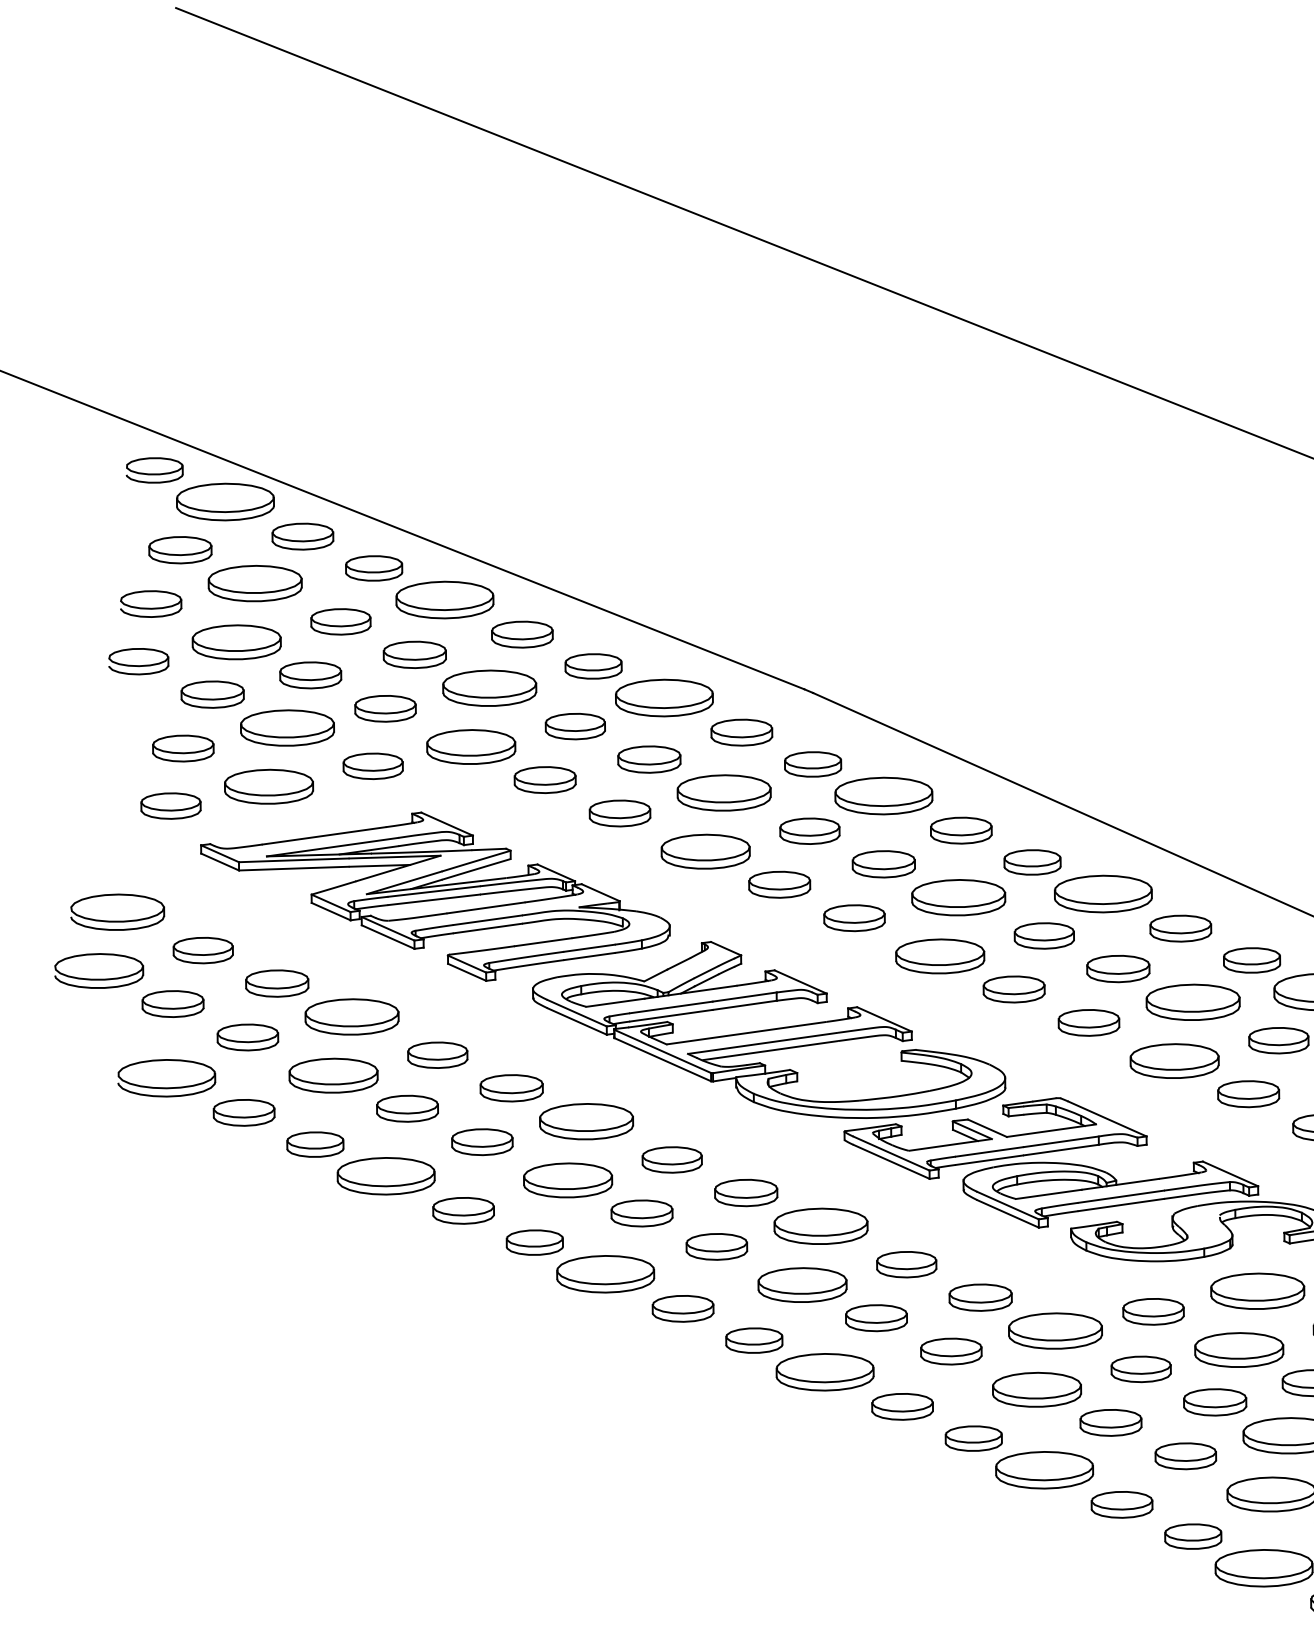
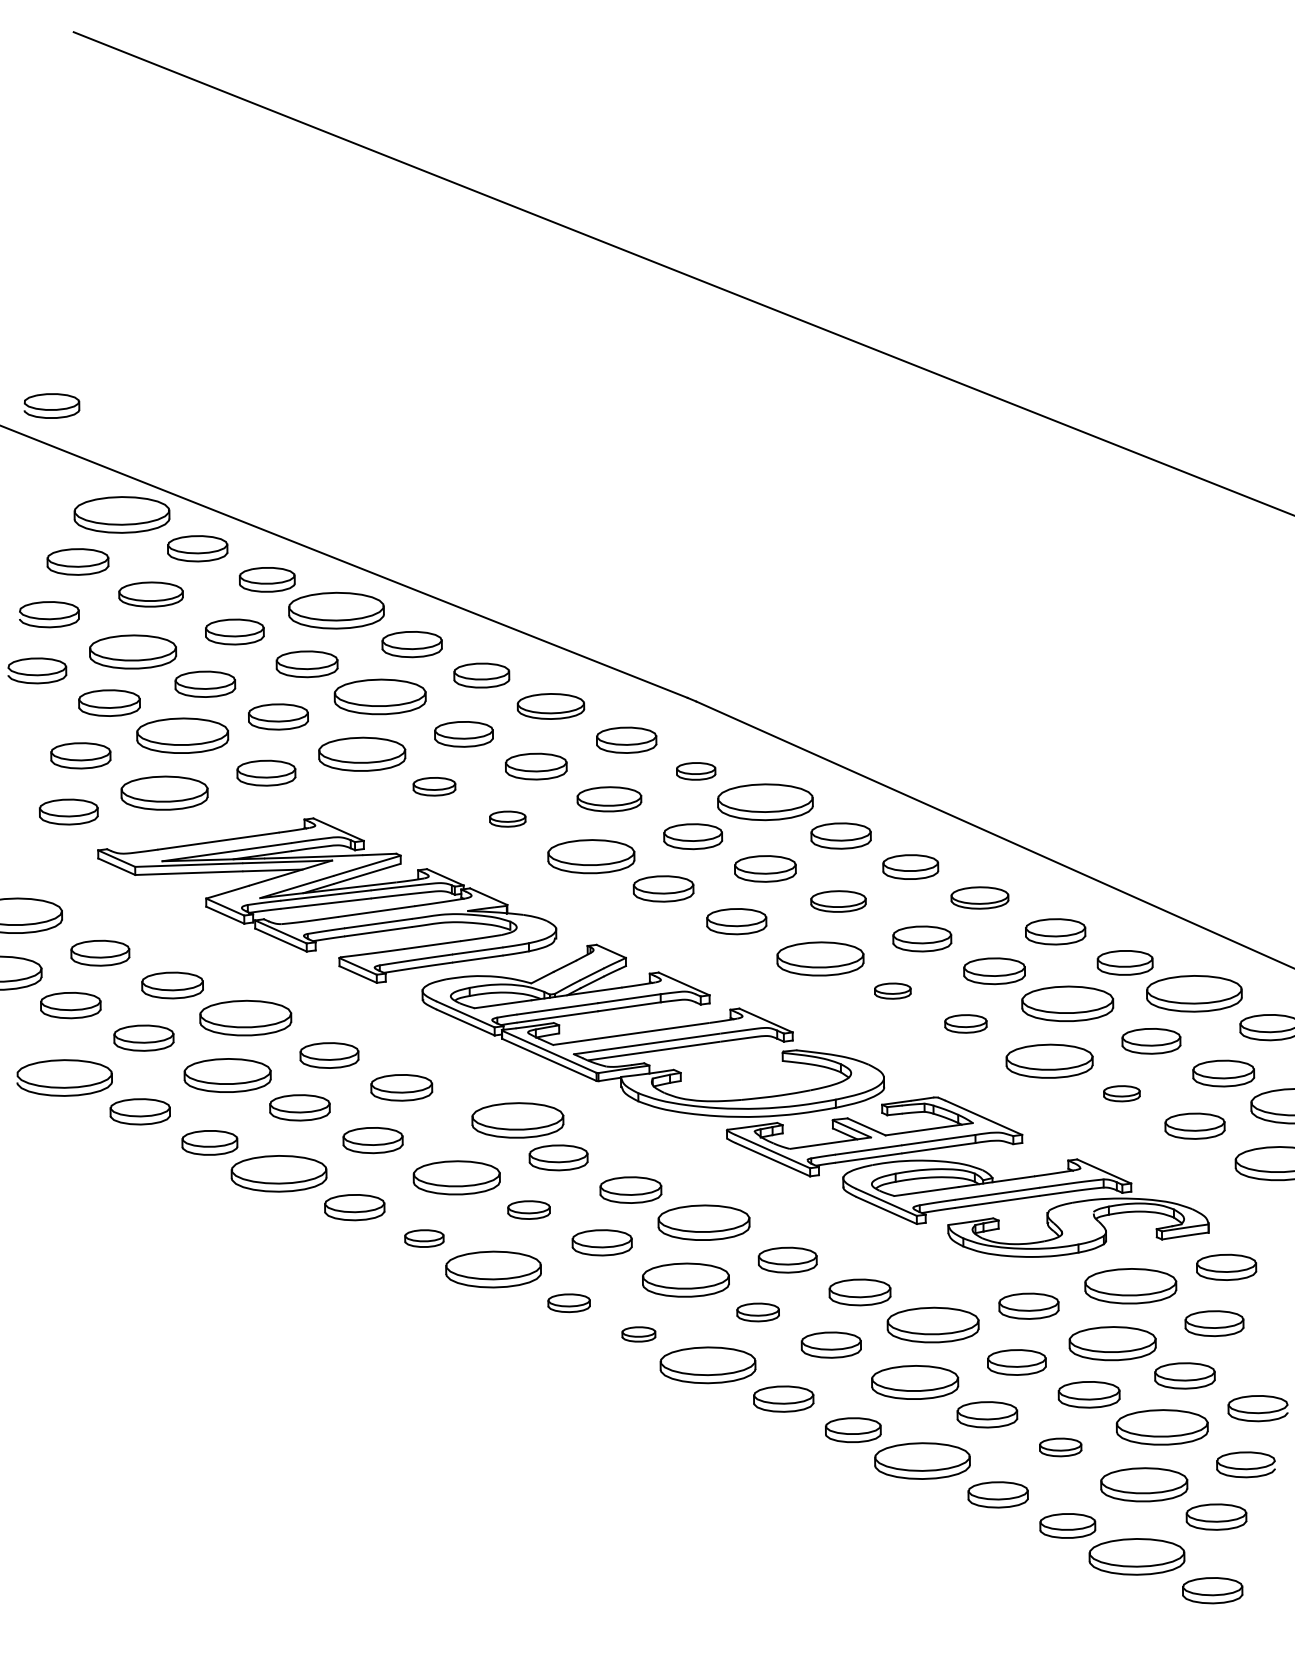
part: (154, 469) -> (51, 405), moved
part: (254, 583) -> (150, 594), size x0.7
part: (663, 698) -> (550, 706), size x0.7
part: (812, 764) -> (695, 771), size x0.7
part: (545, 779) -> (434, 786), size x0.7
part: (724, 793) -> (609, 799), size x0.7
part: (619, 812) -> (507, 818), size x0.6
part: (1102, 893) -> (979, 897), size x0.6
part: (958, 897) -> (838, 901), size x0.6
part: (1013, 988) -> (892, 990), size x0.6
part: (1088, 1022) -> (965, 1023), size x0.7
part: (1248, 1094) -> (1121, 1093), size x0.6
part: (586, 1121) -> (517, 1120), moved
part: (641, 1212) -> (528, 1209), size x0.7
part: (534, 1242) -> (424, 1238), size x0.7
part: (682, 1307) -> (568, 1302), size x0.7
part: (875, 1318) -> (757, 1312), size x0.7
part: (753, 1340) -> (638, 1334), size x0.6
part: (1185, 1456) -> (1060, 1447), size x0.7

